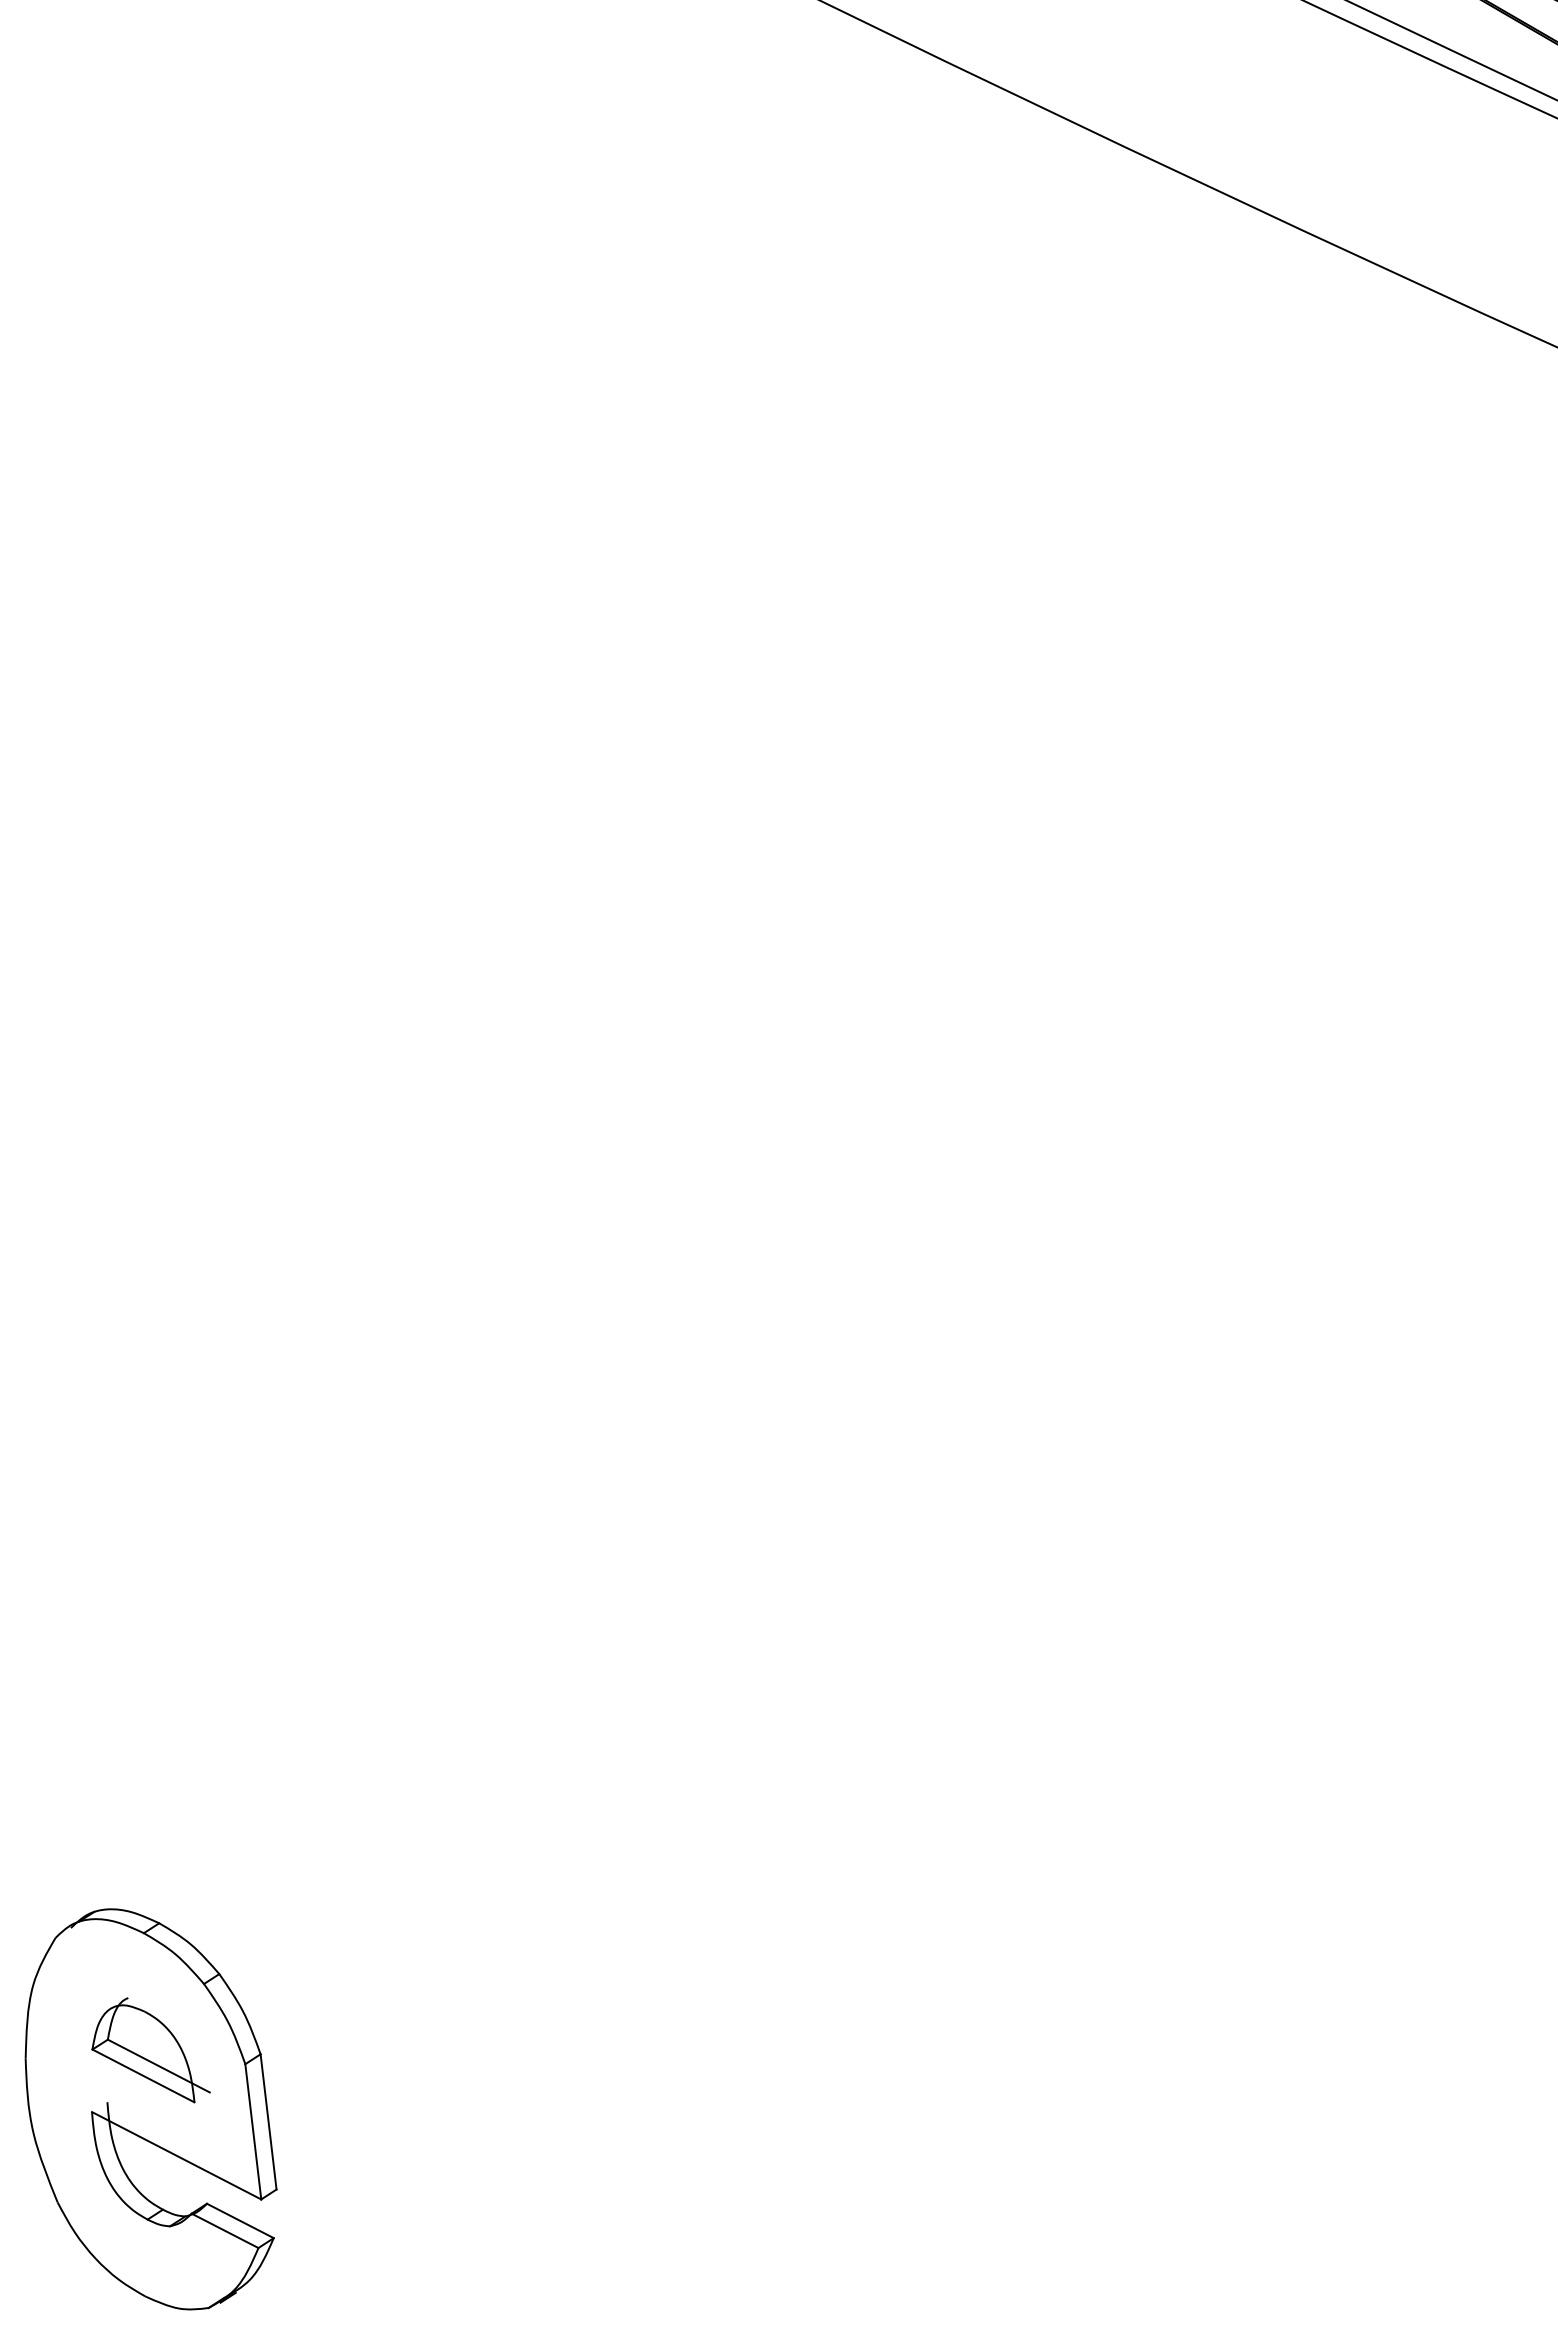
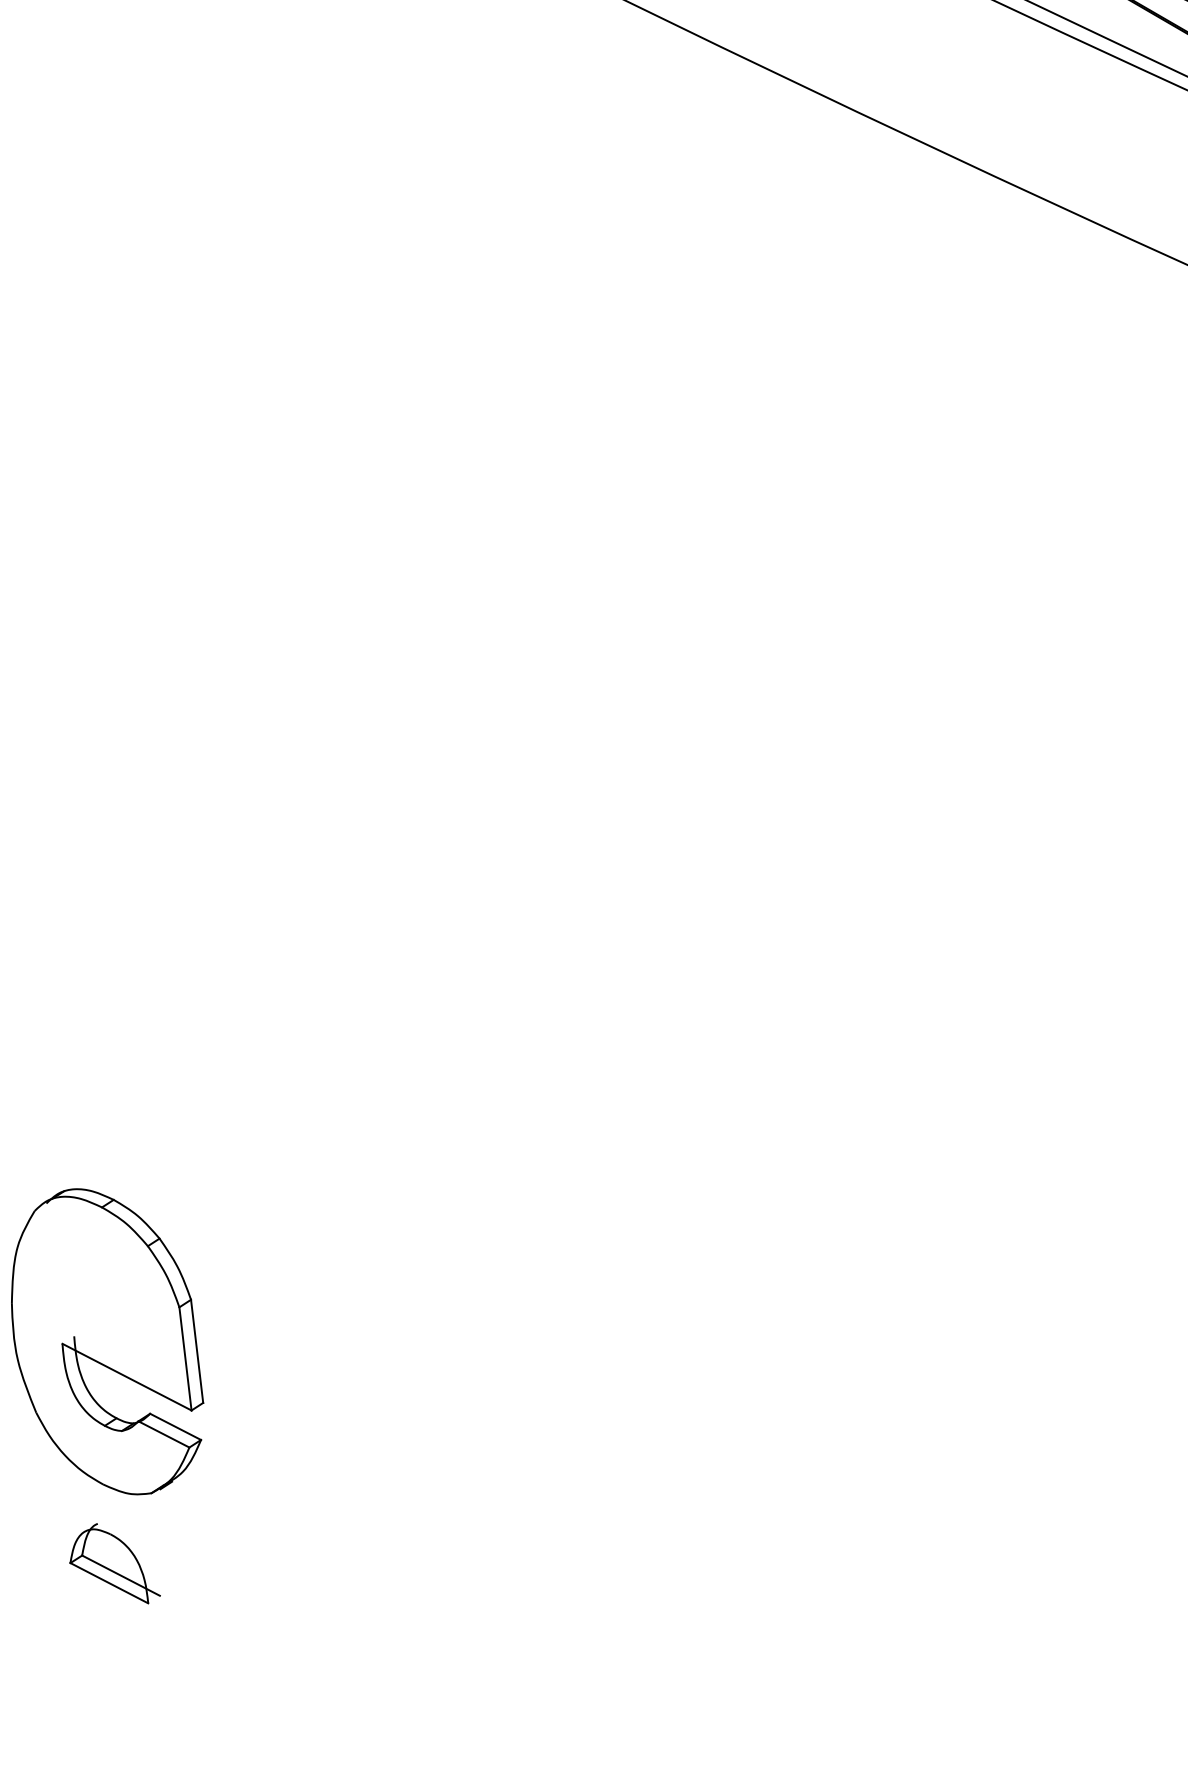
part: (150, 2109) -> (107, 1341), moved

